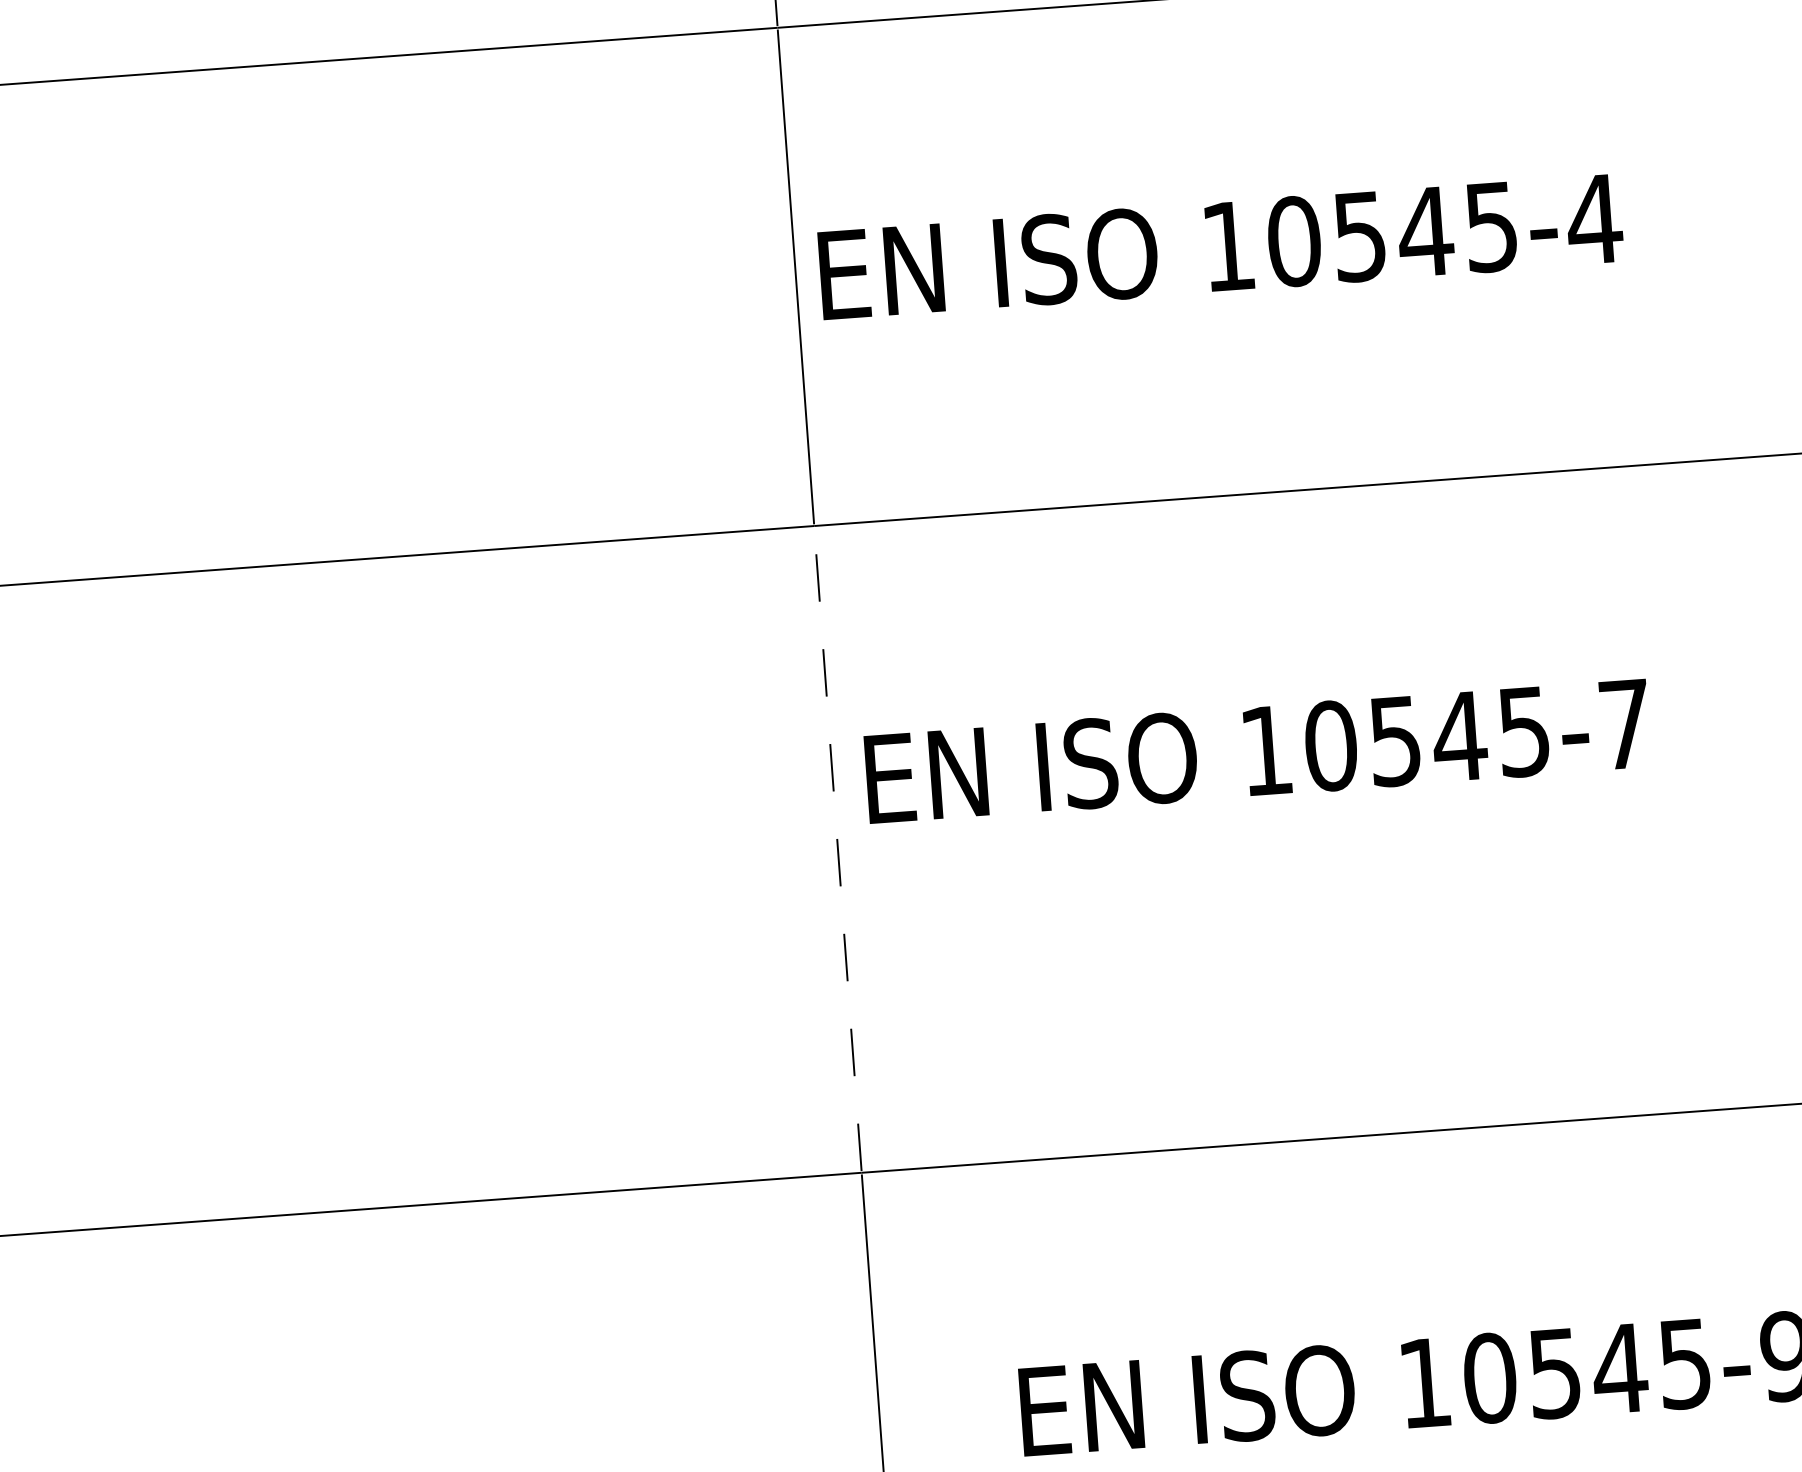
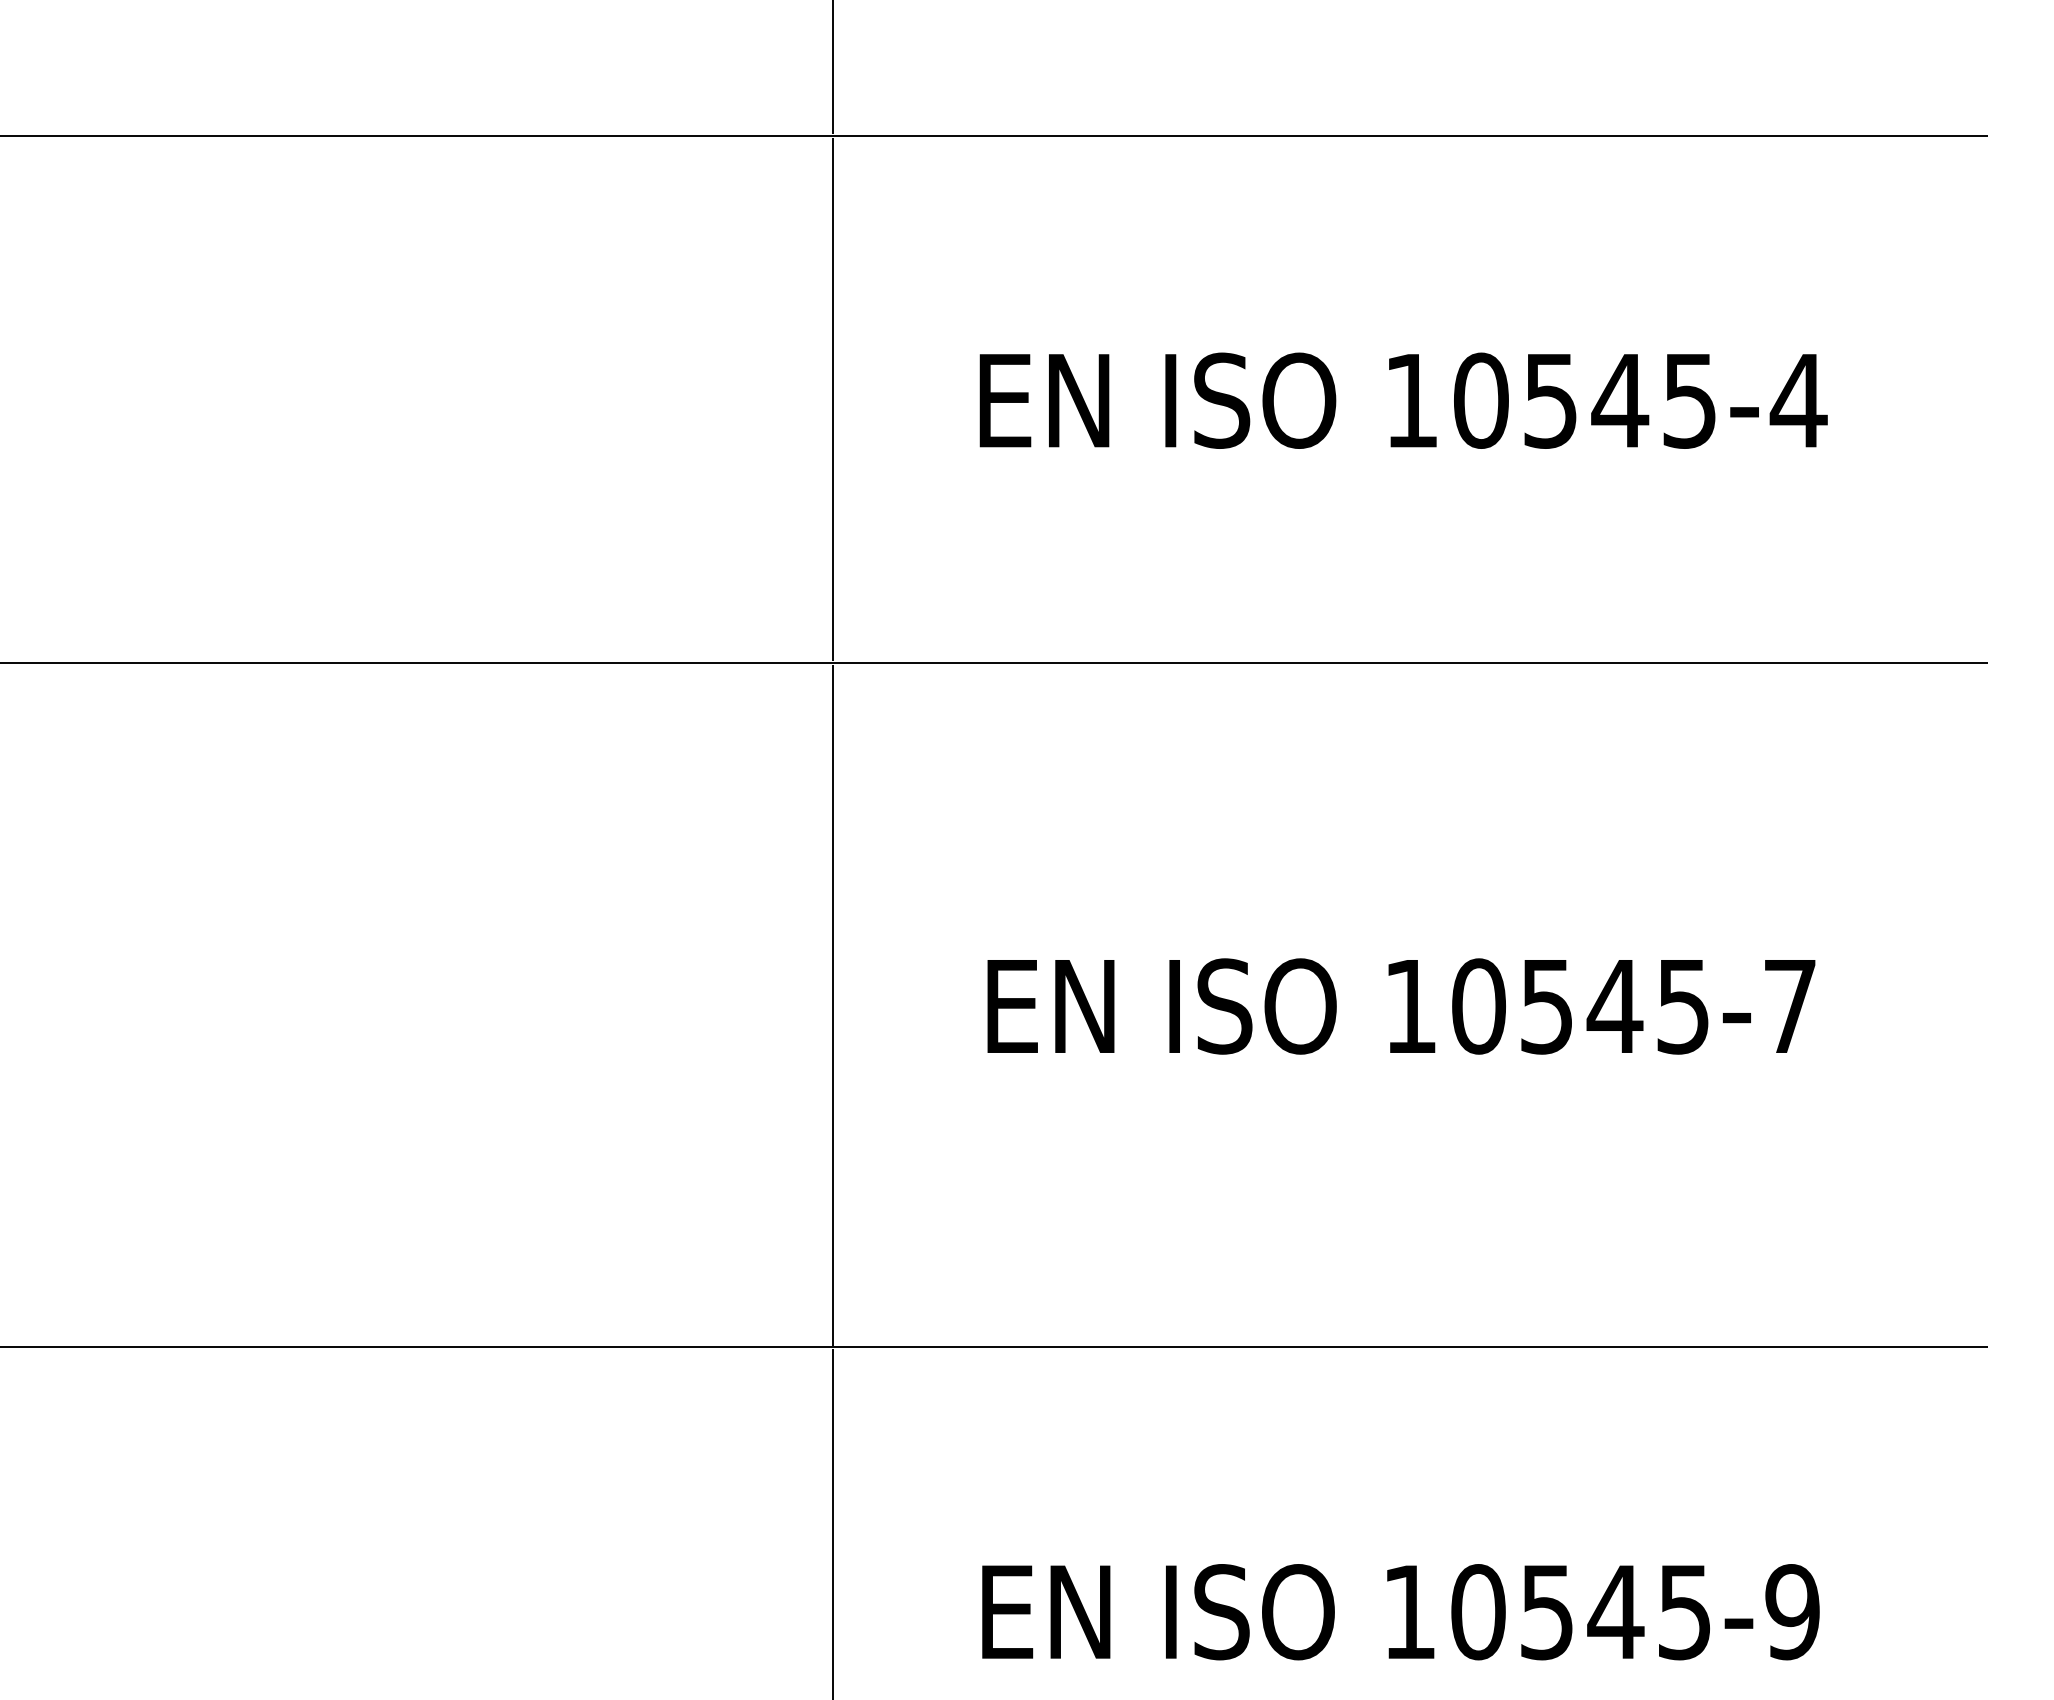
text: (1220, 246) -> (1403, 400), moved
text: (1257, 751) -> (1401, 1006), moved
line: (838, 848) -> (833, 1004), dashed -> solid

